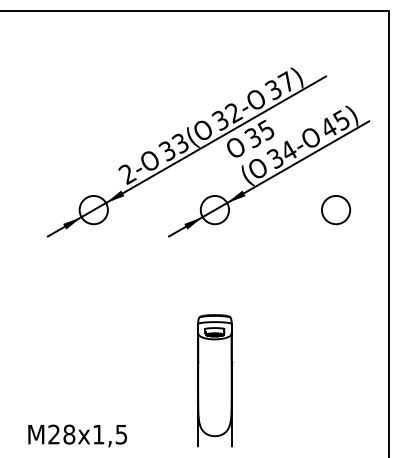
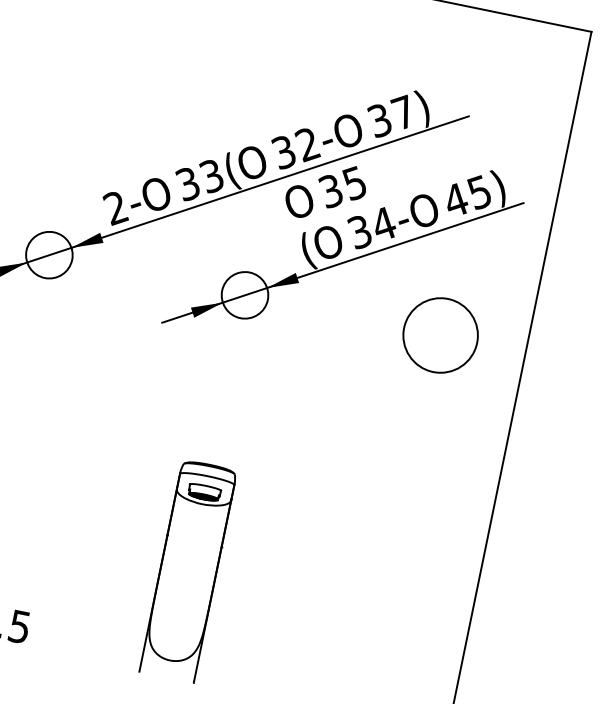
circle: (335, 209) -> (439, 334), size x1.6

